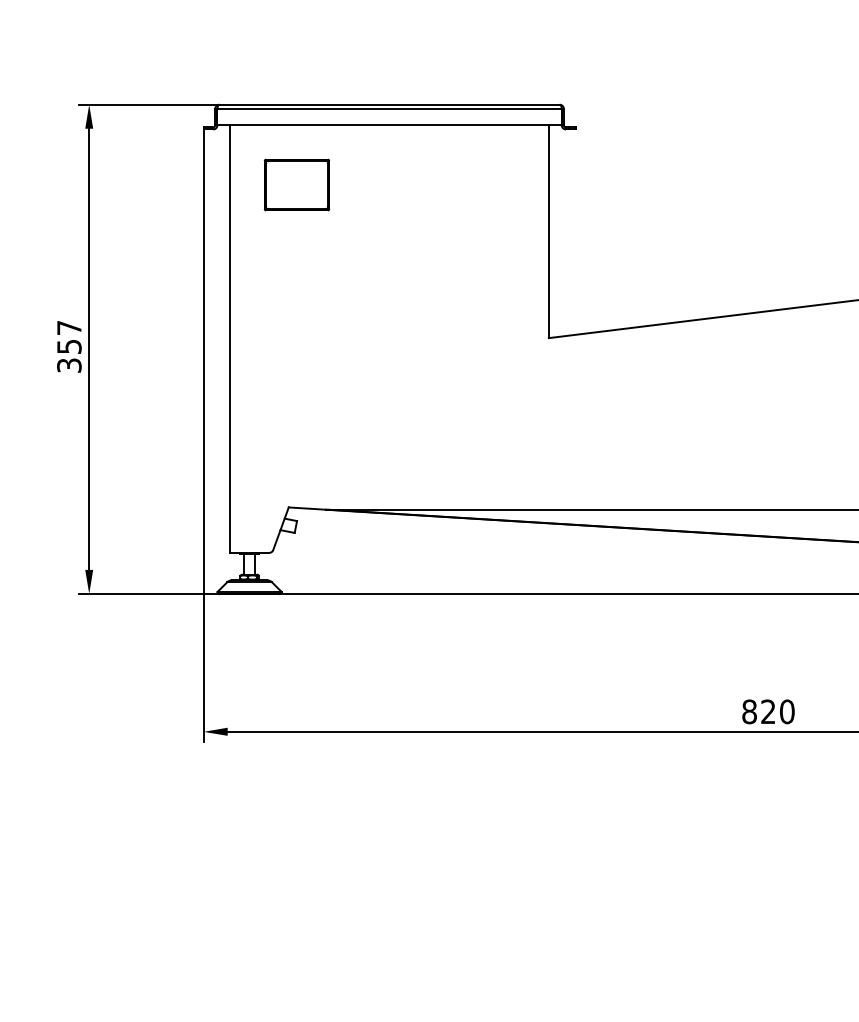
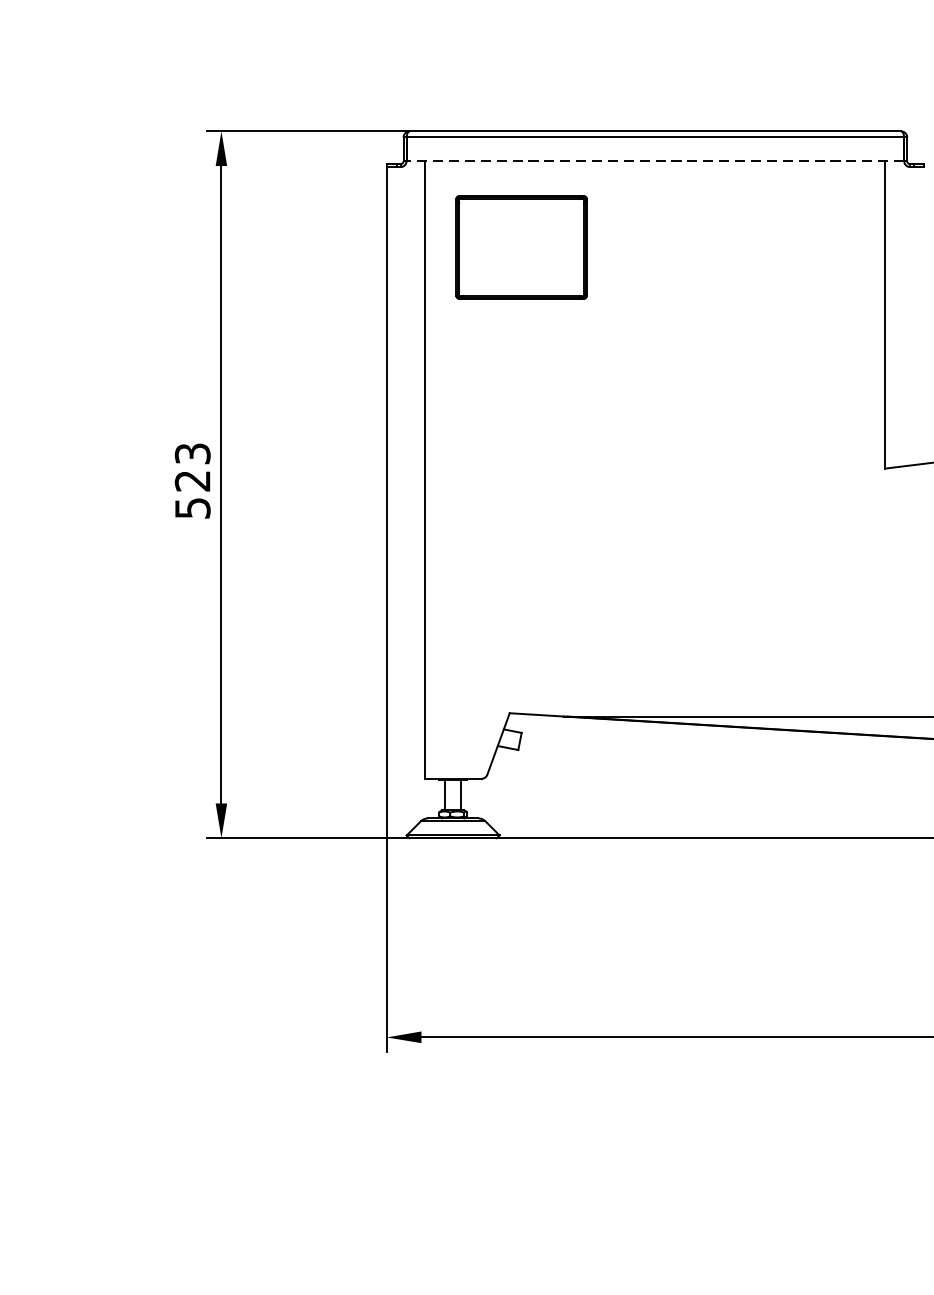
line: (389, 125) -> (655, 161), solid -> dashed
part: (296, 184) -> (520, 246), size x1.4
text: (69, 346) -> (192, 480), 357 -> 523

